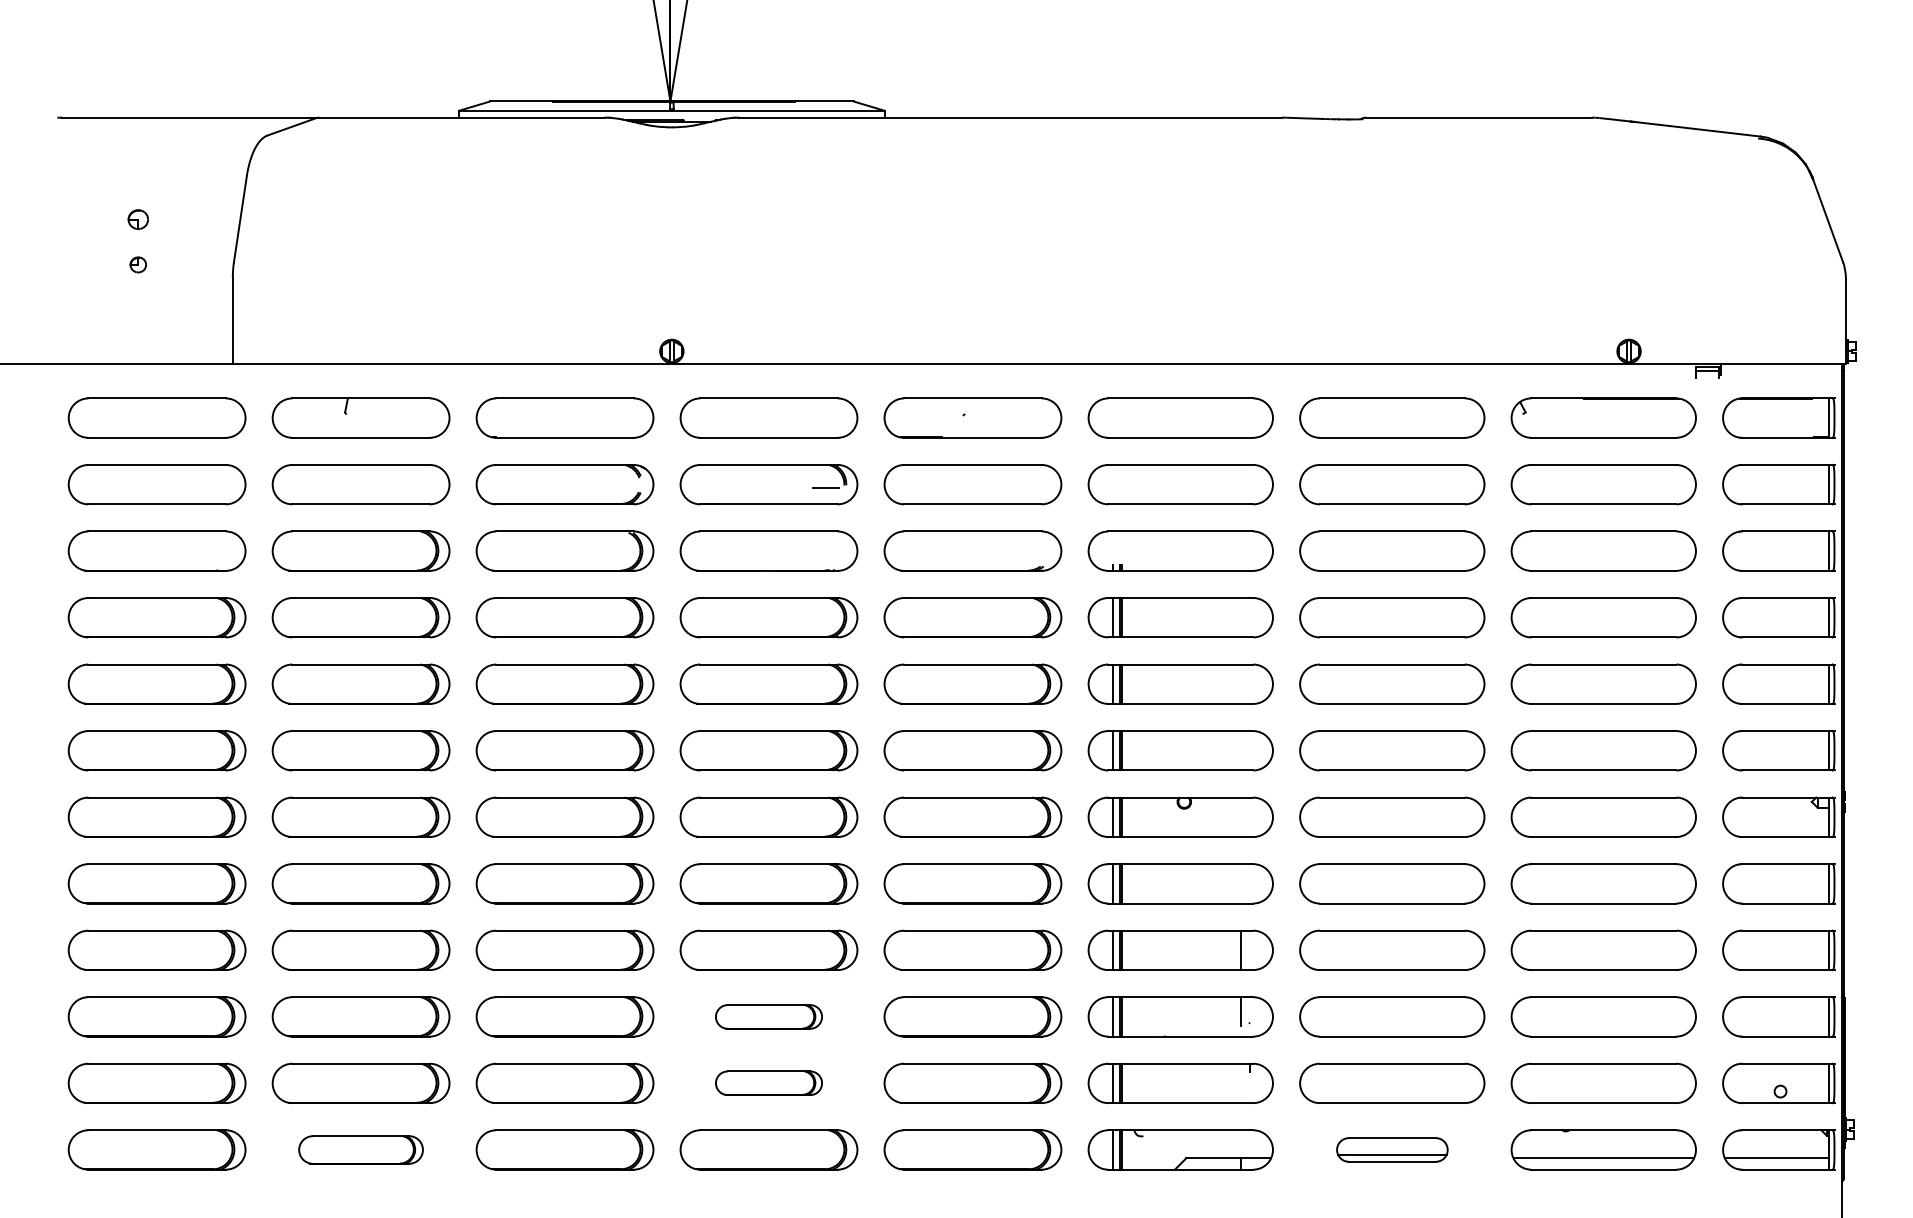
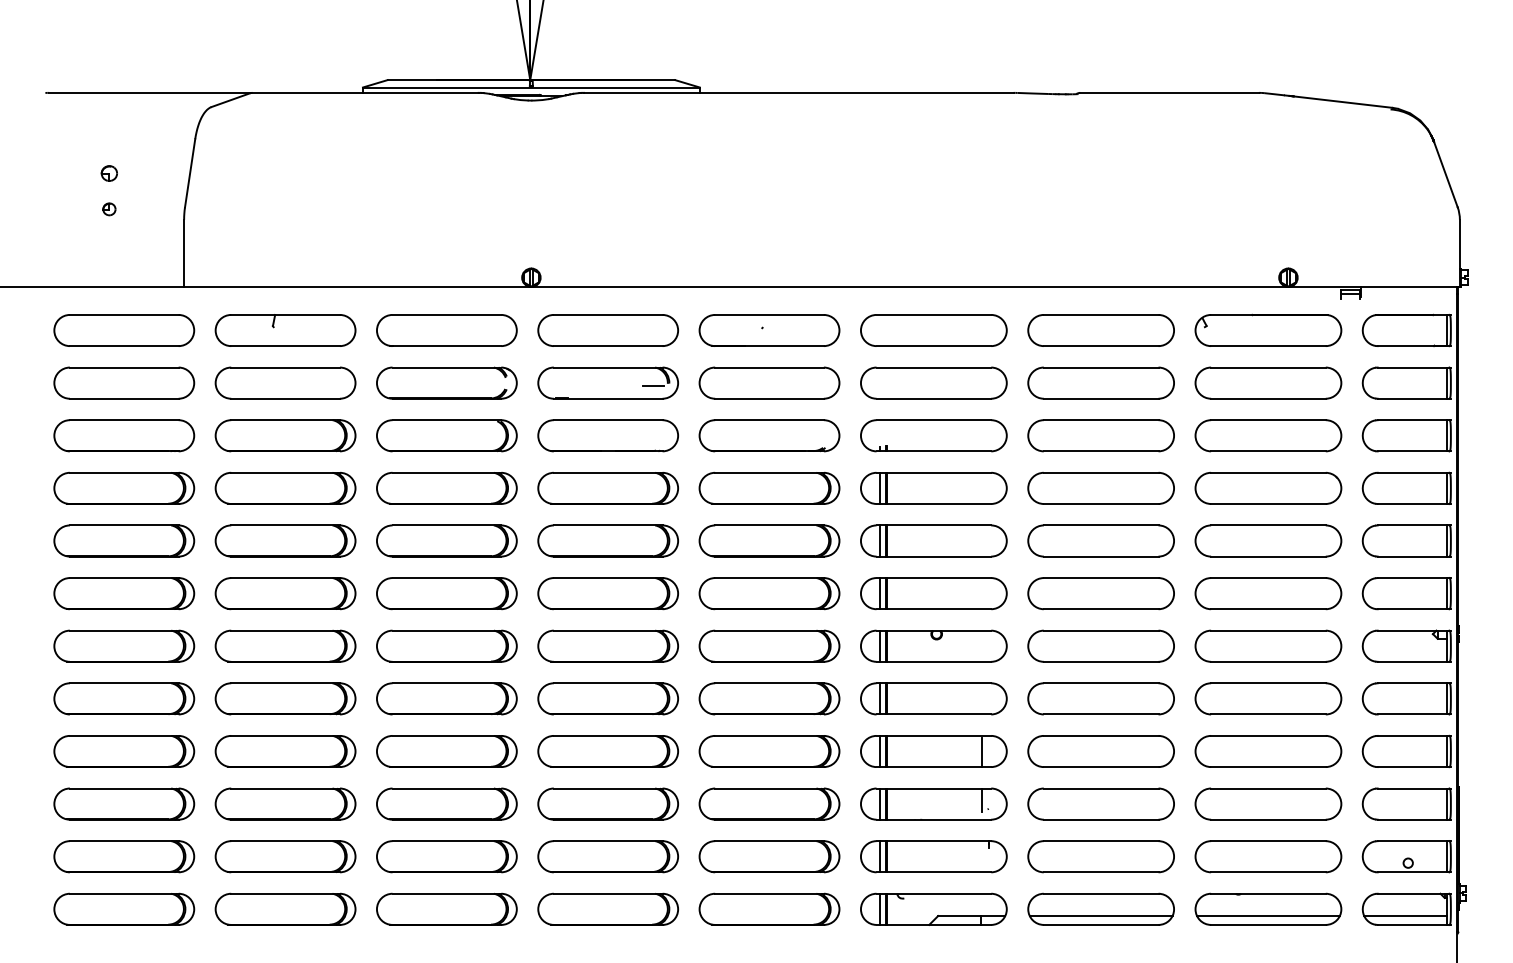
part: (768, 1016) -> (607, 803), size x1.67
part: (768, 1082) -> (607, 855), size x1.67
part: (360, 1149) -> (285, 908), size x1.43
part: (1392, 1149) -> (1101, 908), size x1.67

